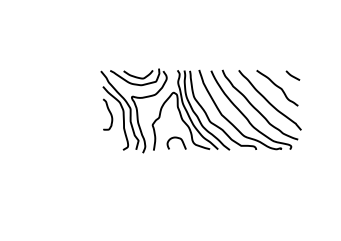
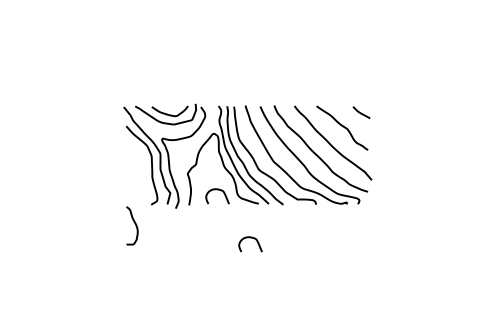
curve: (109, 113) -> (134, 224), moved
curve: (203, 177) -> (250, 238), added

